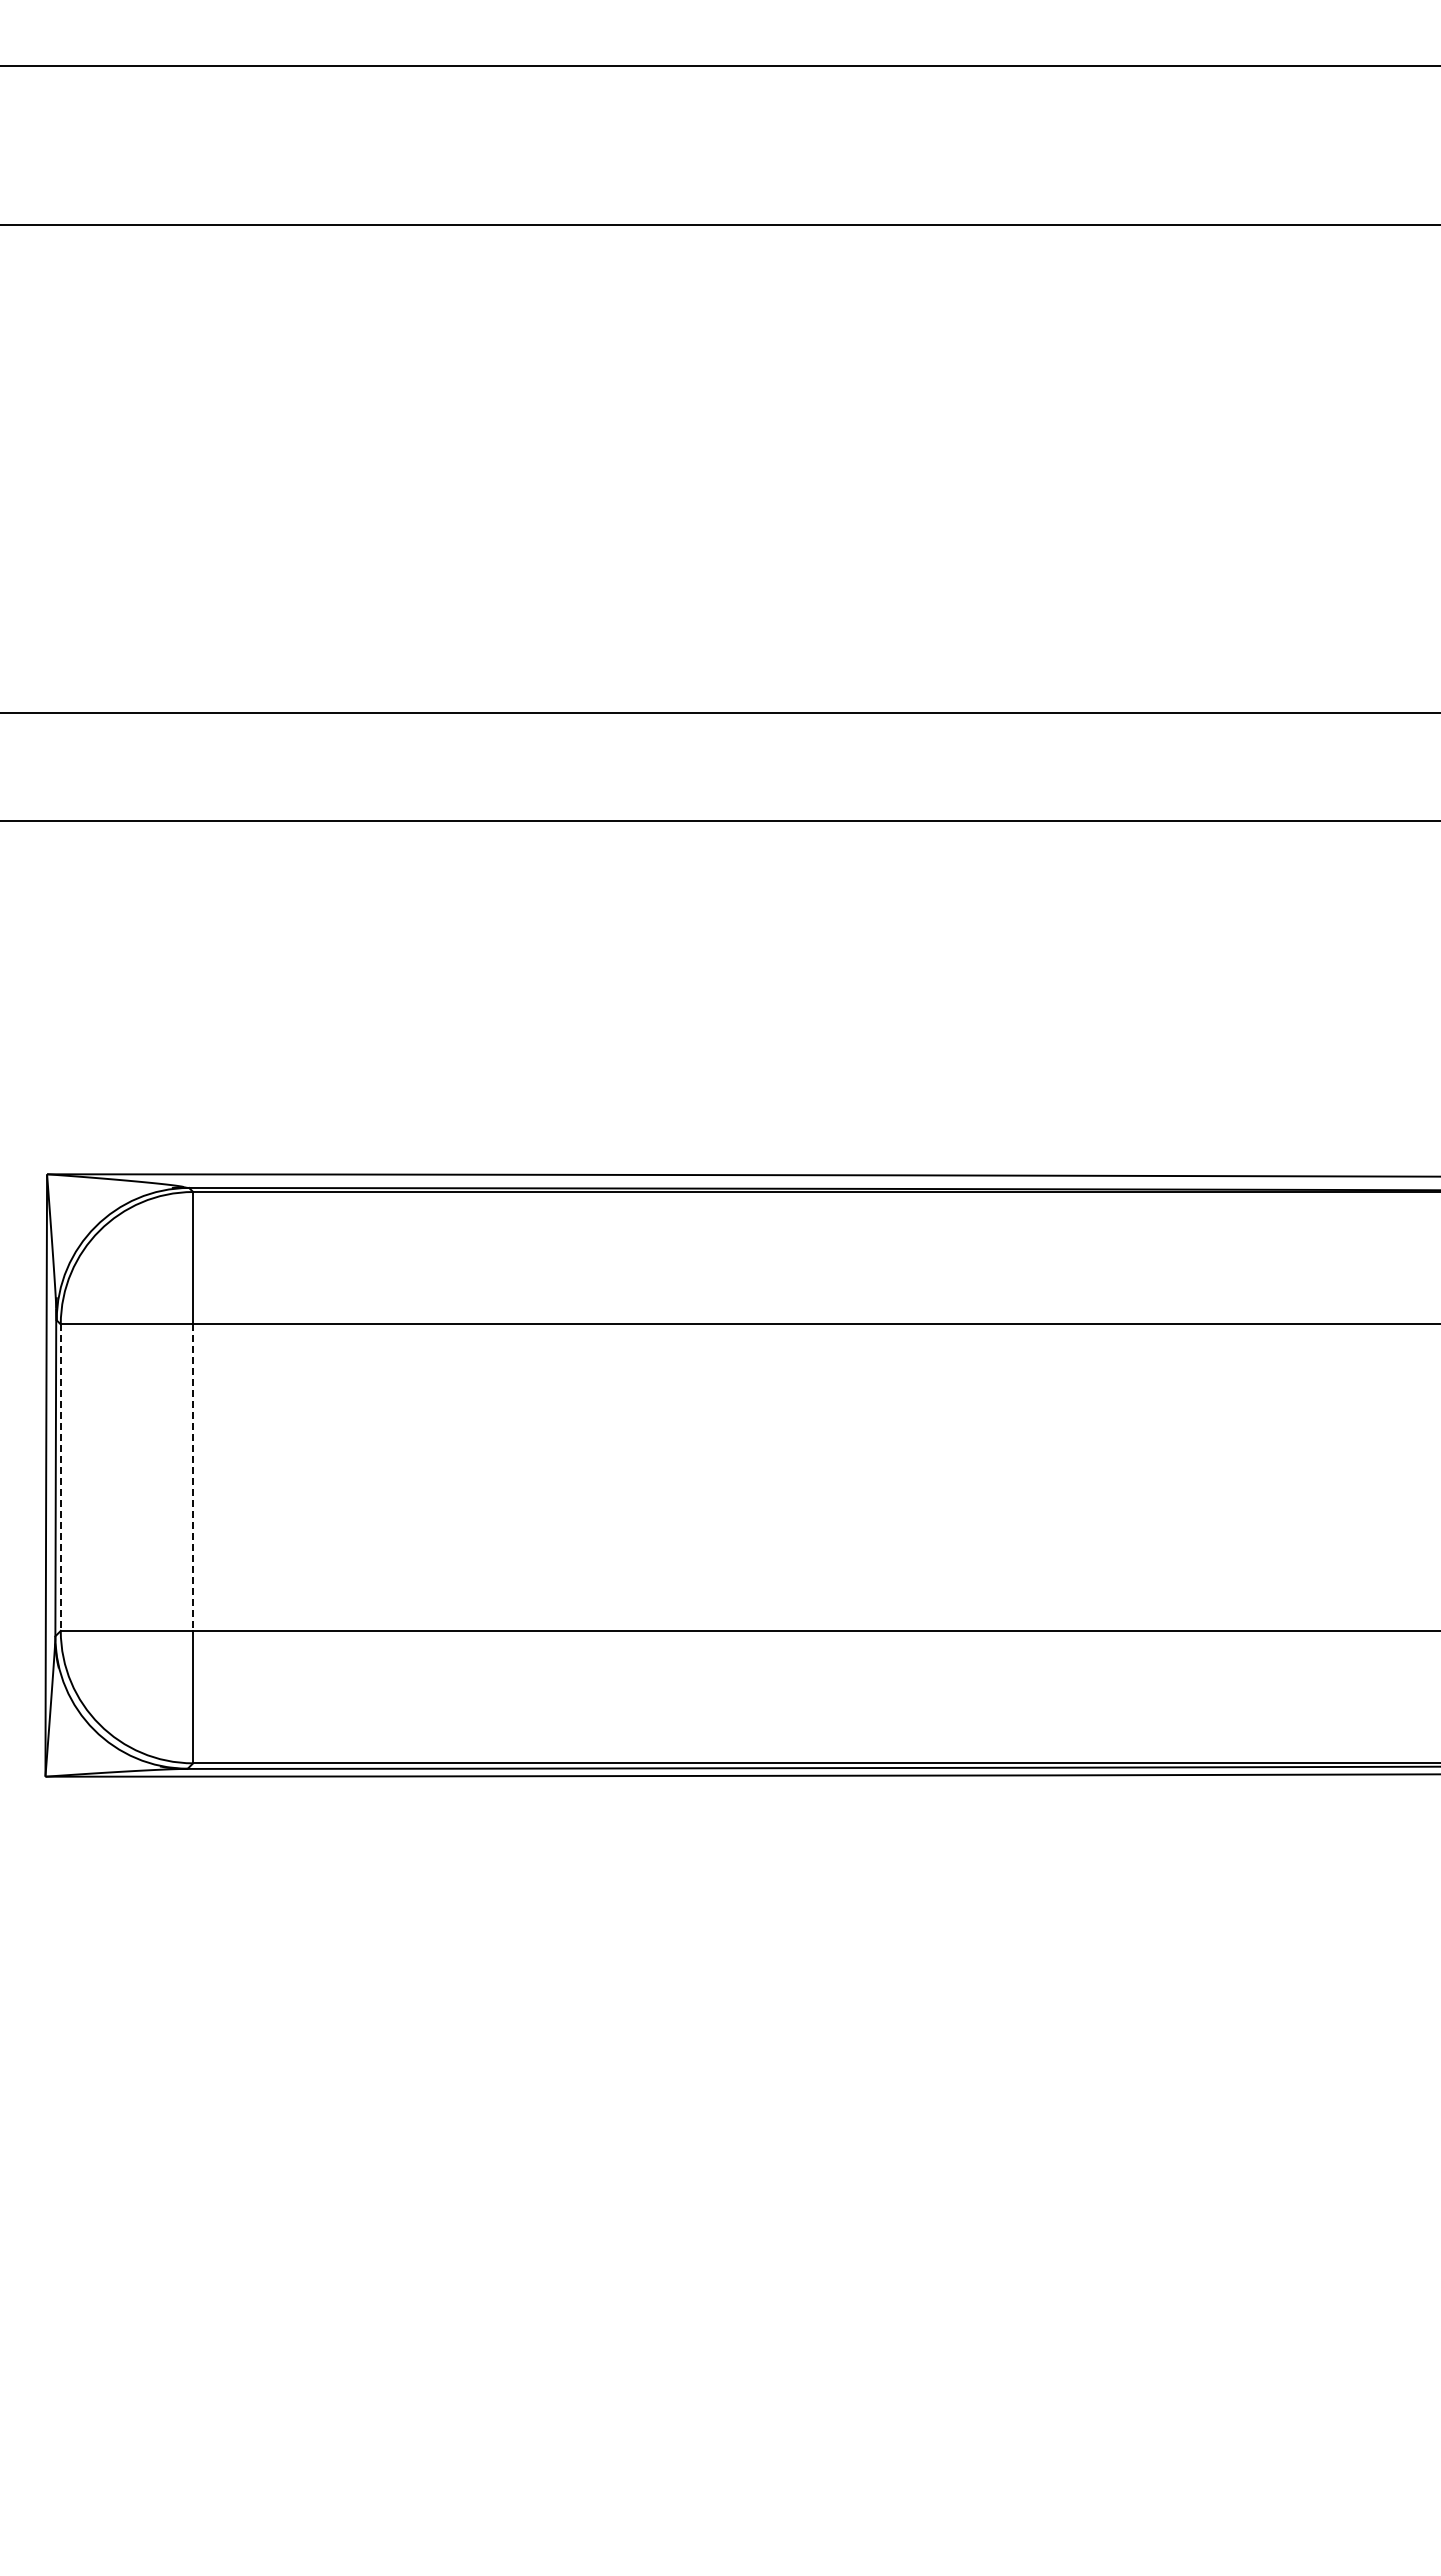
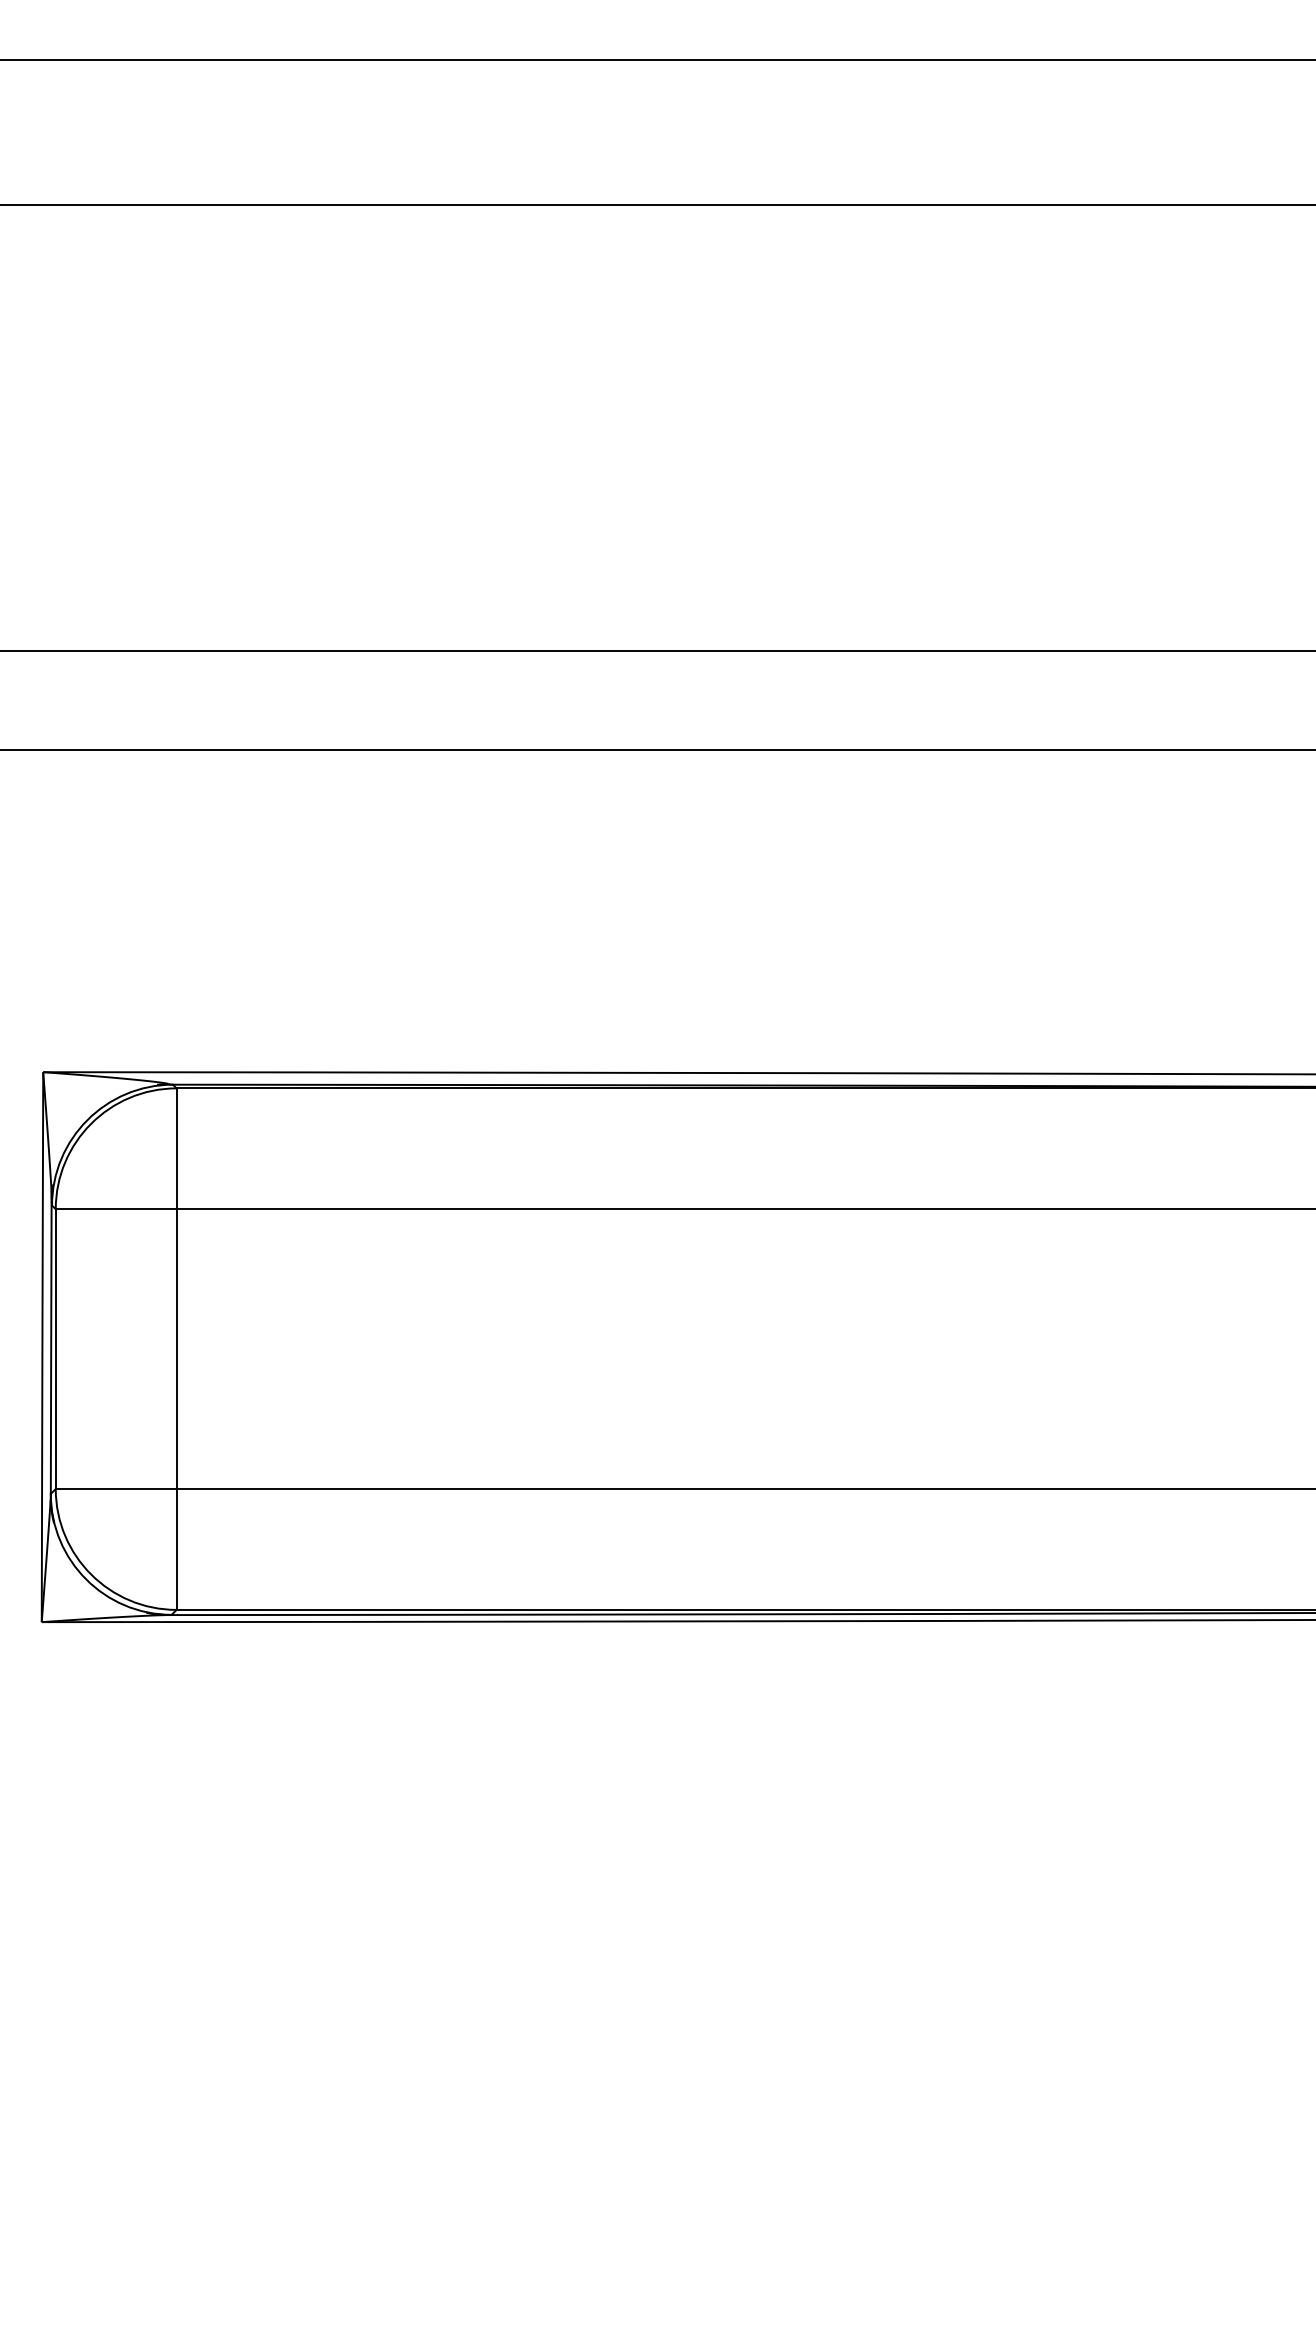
line: (60, 1478) -> (55, 1349), dashed -> solid
line: (193, 1478) -> (176, 1349), dashed -> solid

